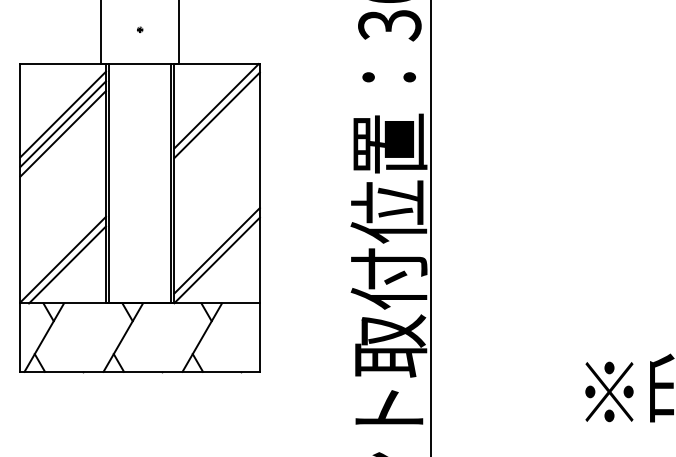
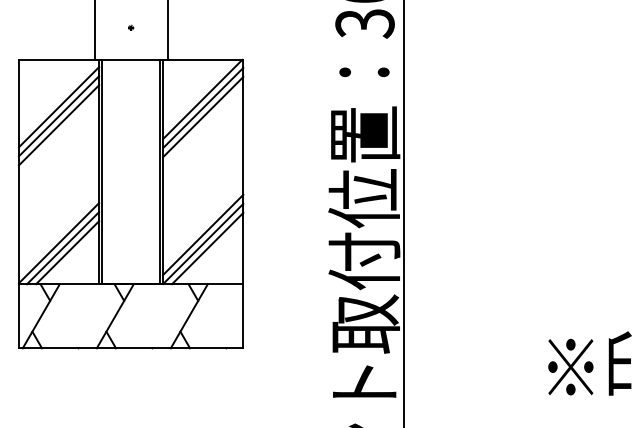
line: (217, 125) -> (203, 117), added
line: (221, 265) -> (207, 248), added
line: (72, 269) -> (67, 252), added

